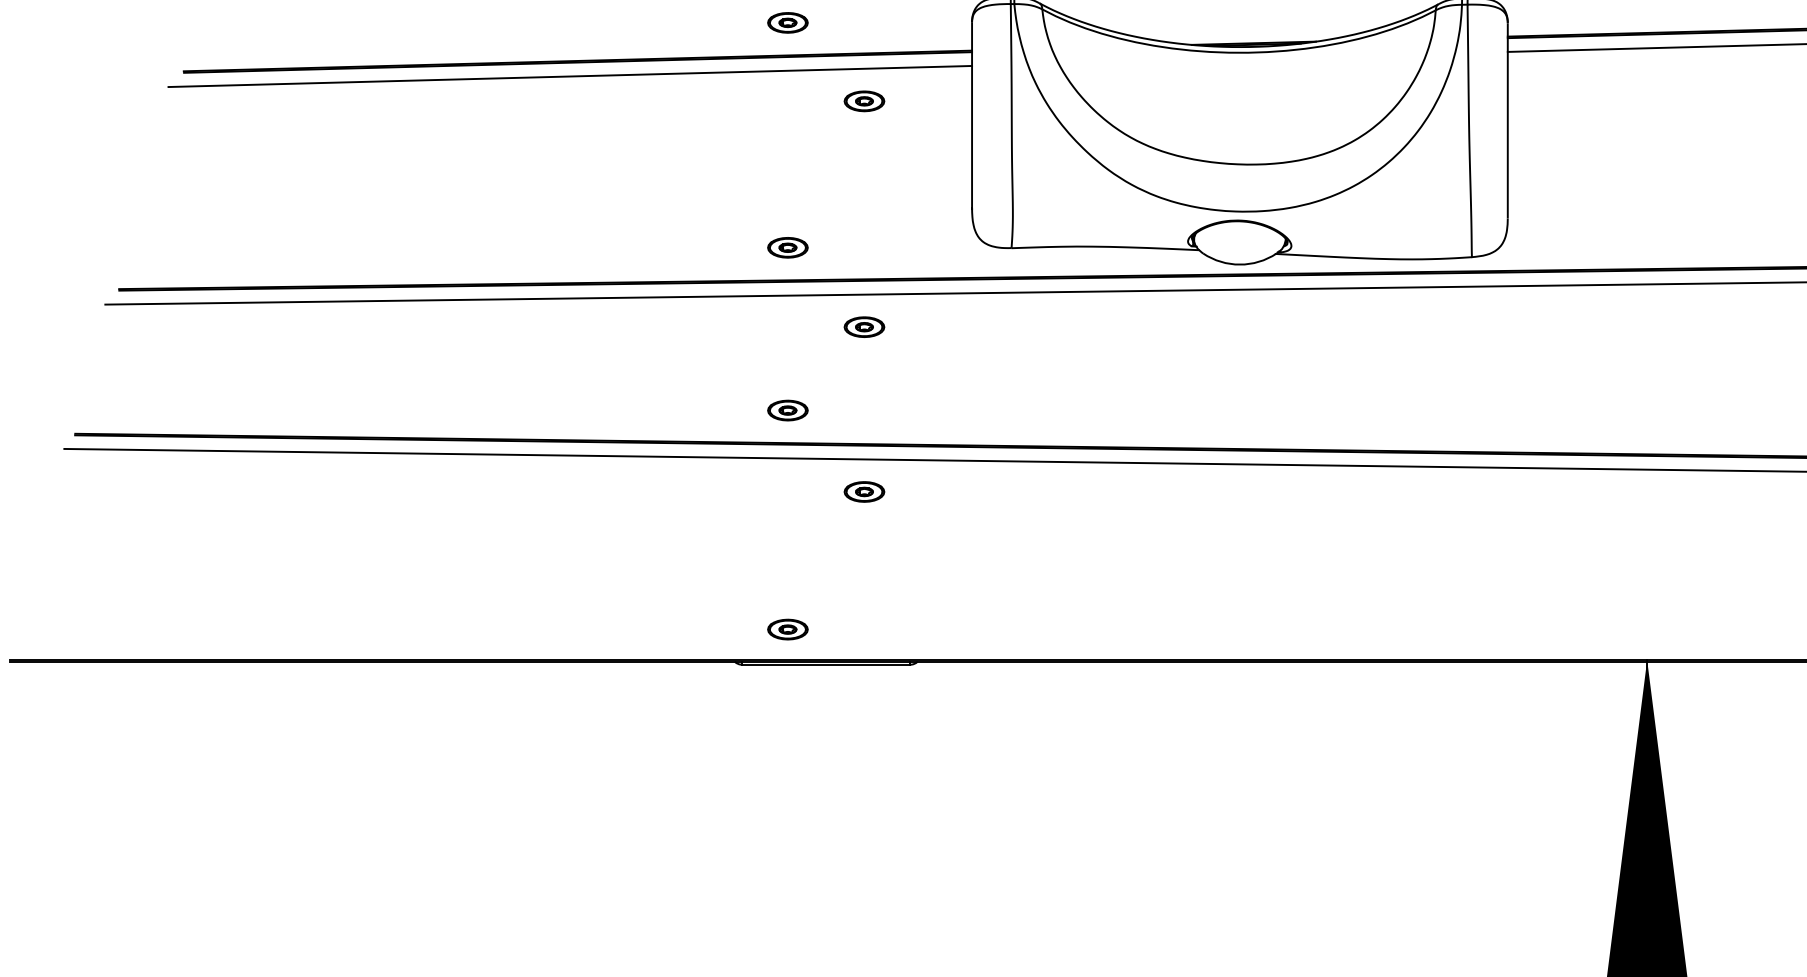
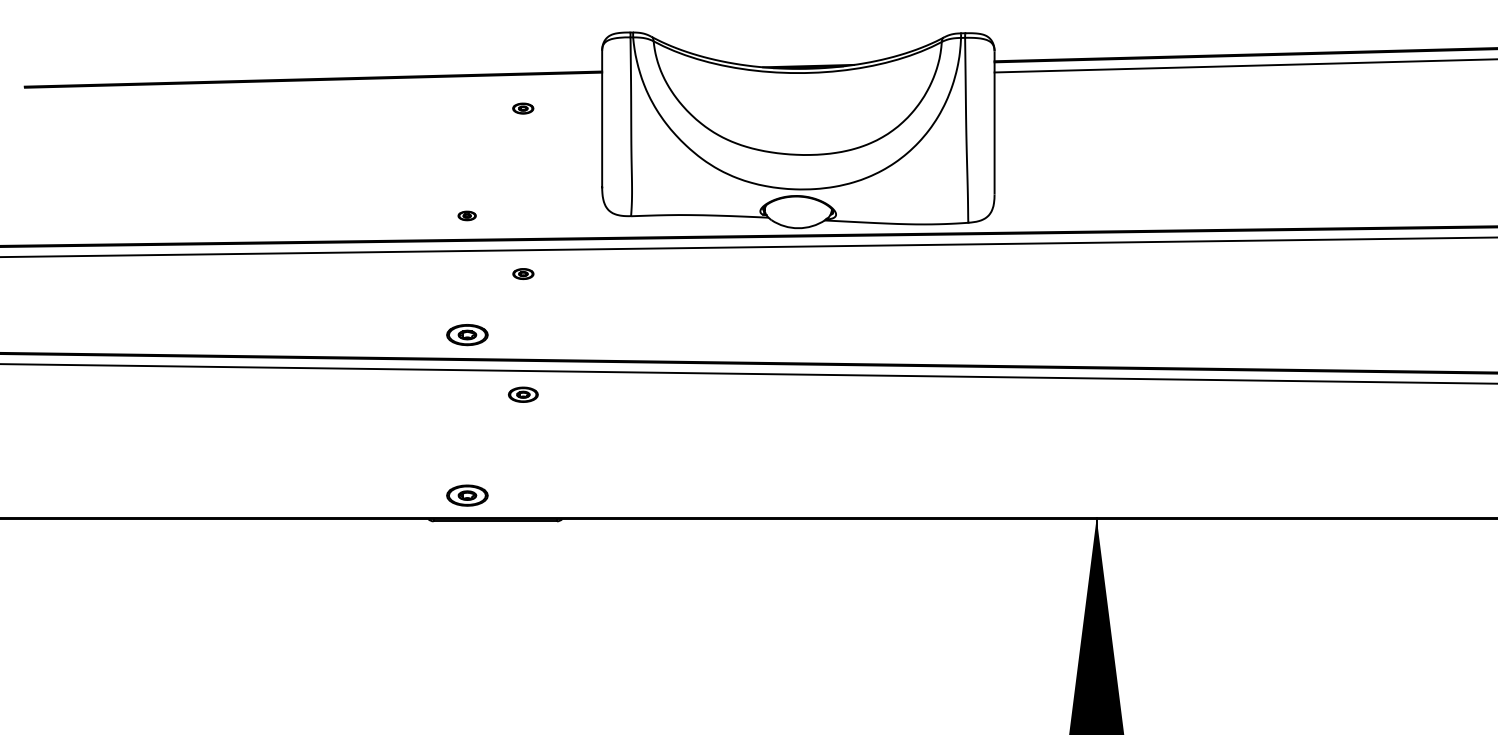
part: (786, 23) -> (466, 51), removed
line: (569, 76) -> (307, 90), removed
part: (863, 101) -> (522, 108), size x0.7
part: (786, 247) -> (466, 215), size x0.6
part: (864, 326) -> (523, 273), size x0.7
part: (786, 411) -> (466, 335), size x1.4
part: (786, 629) -> (466, 495), size x1.4

